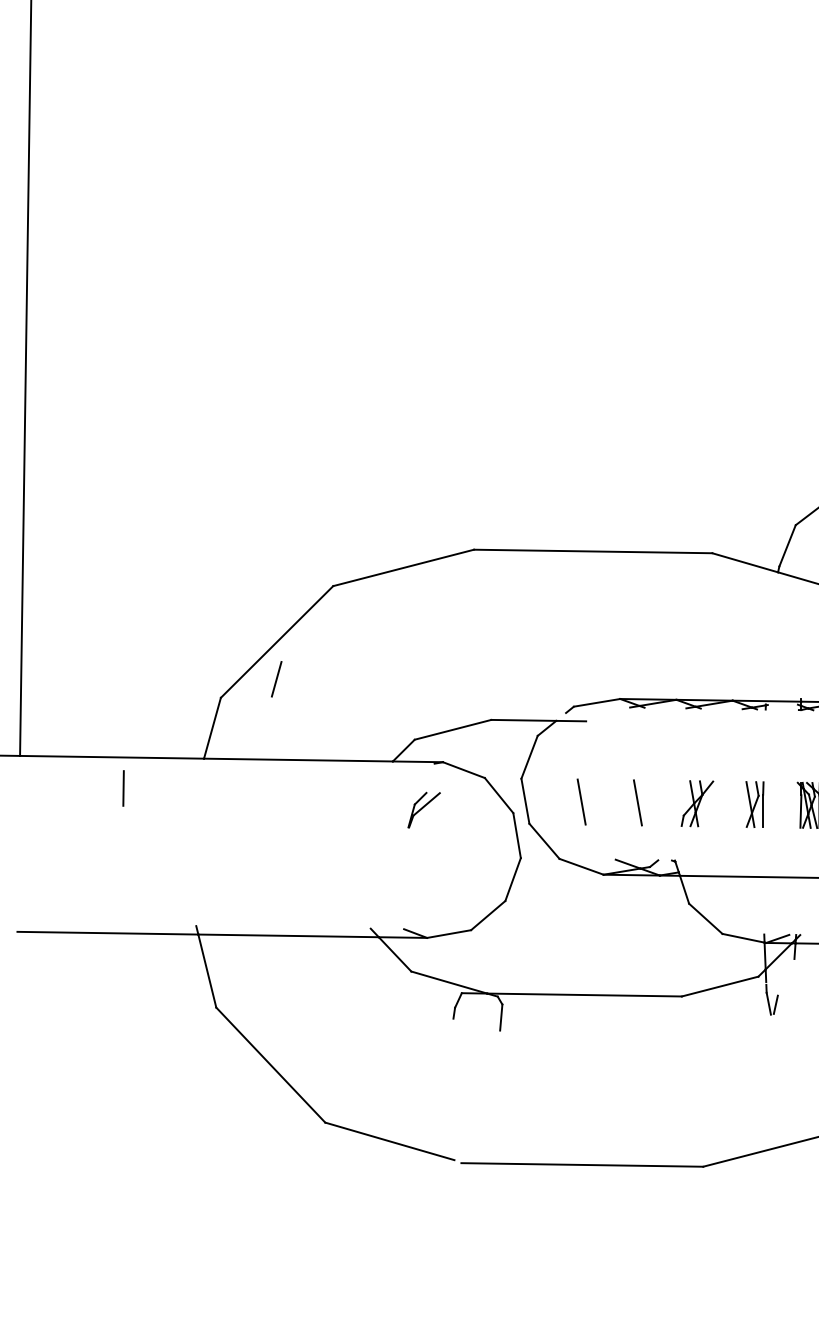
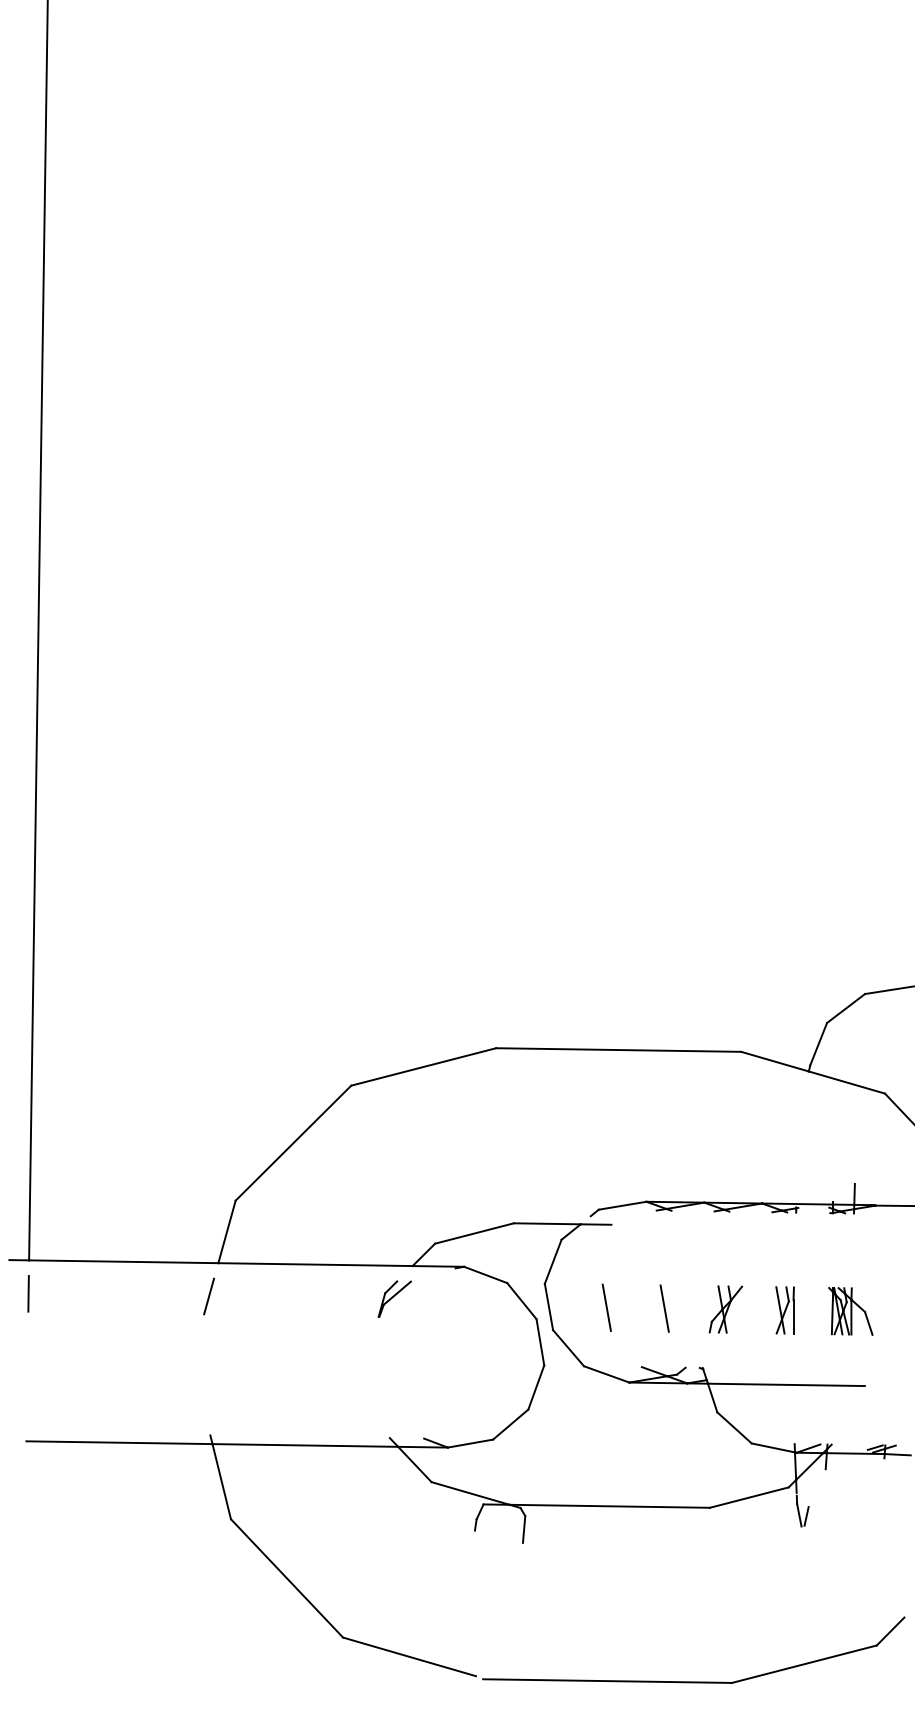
line: (276, 679) -> (208, 1296), moved
line: (123, 788) -> (28, 1293), moved
part: (423, 809) -> (394, 1298), moved

